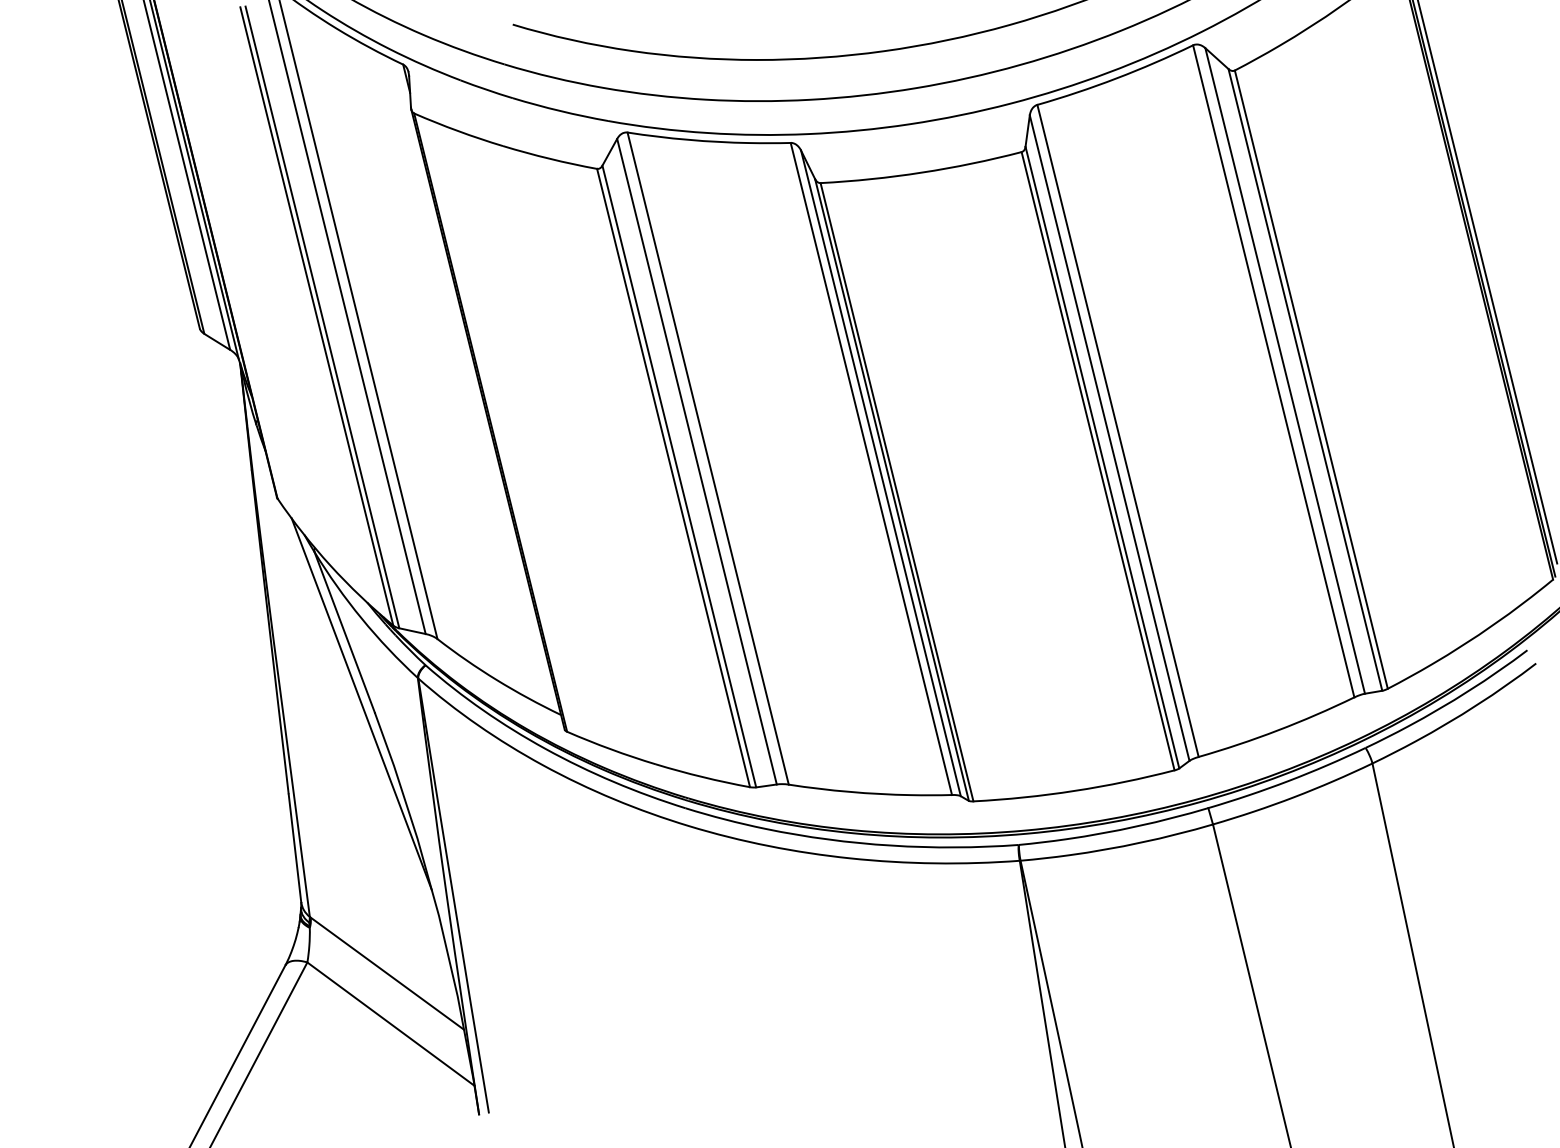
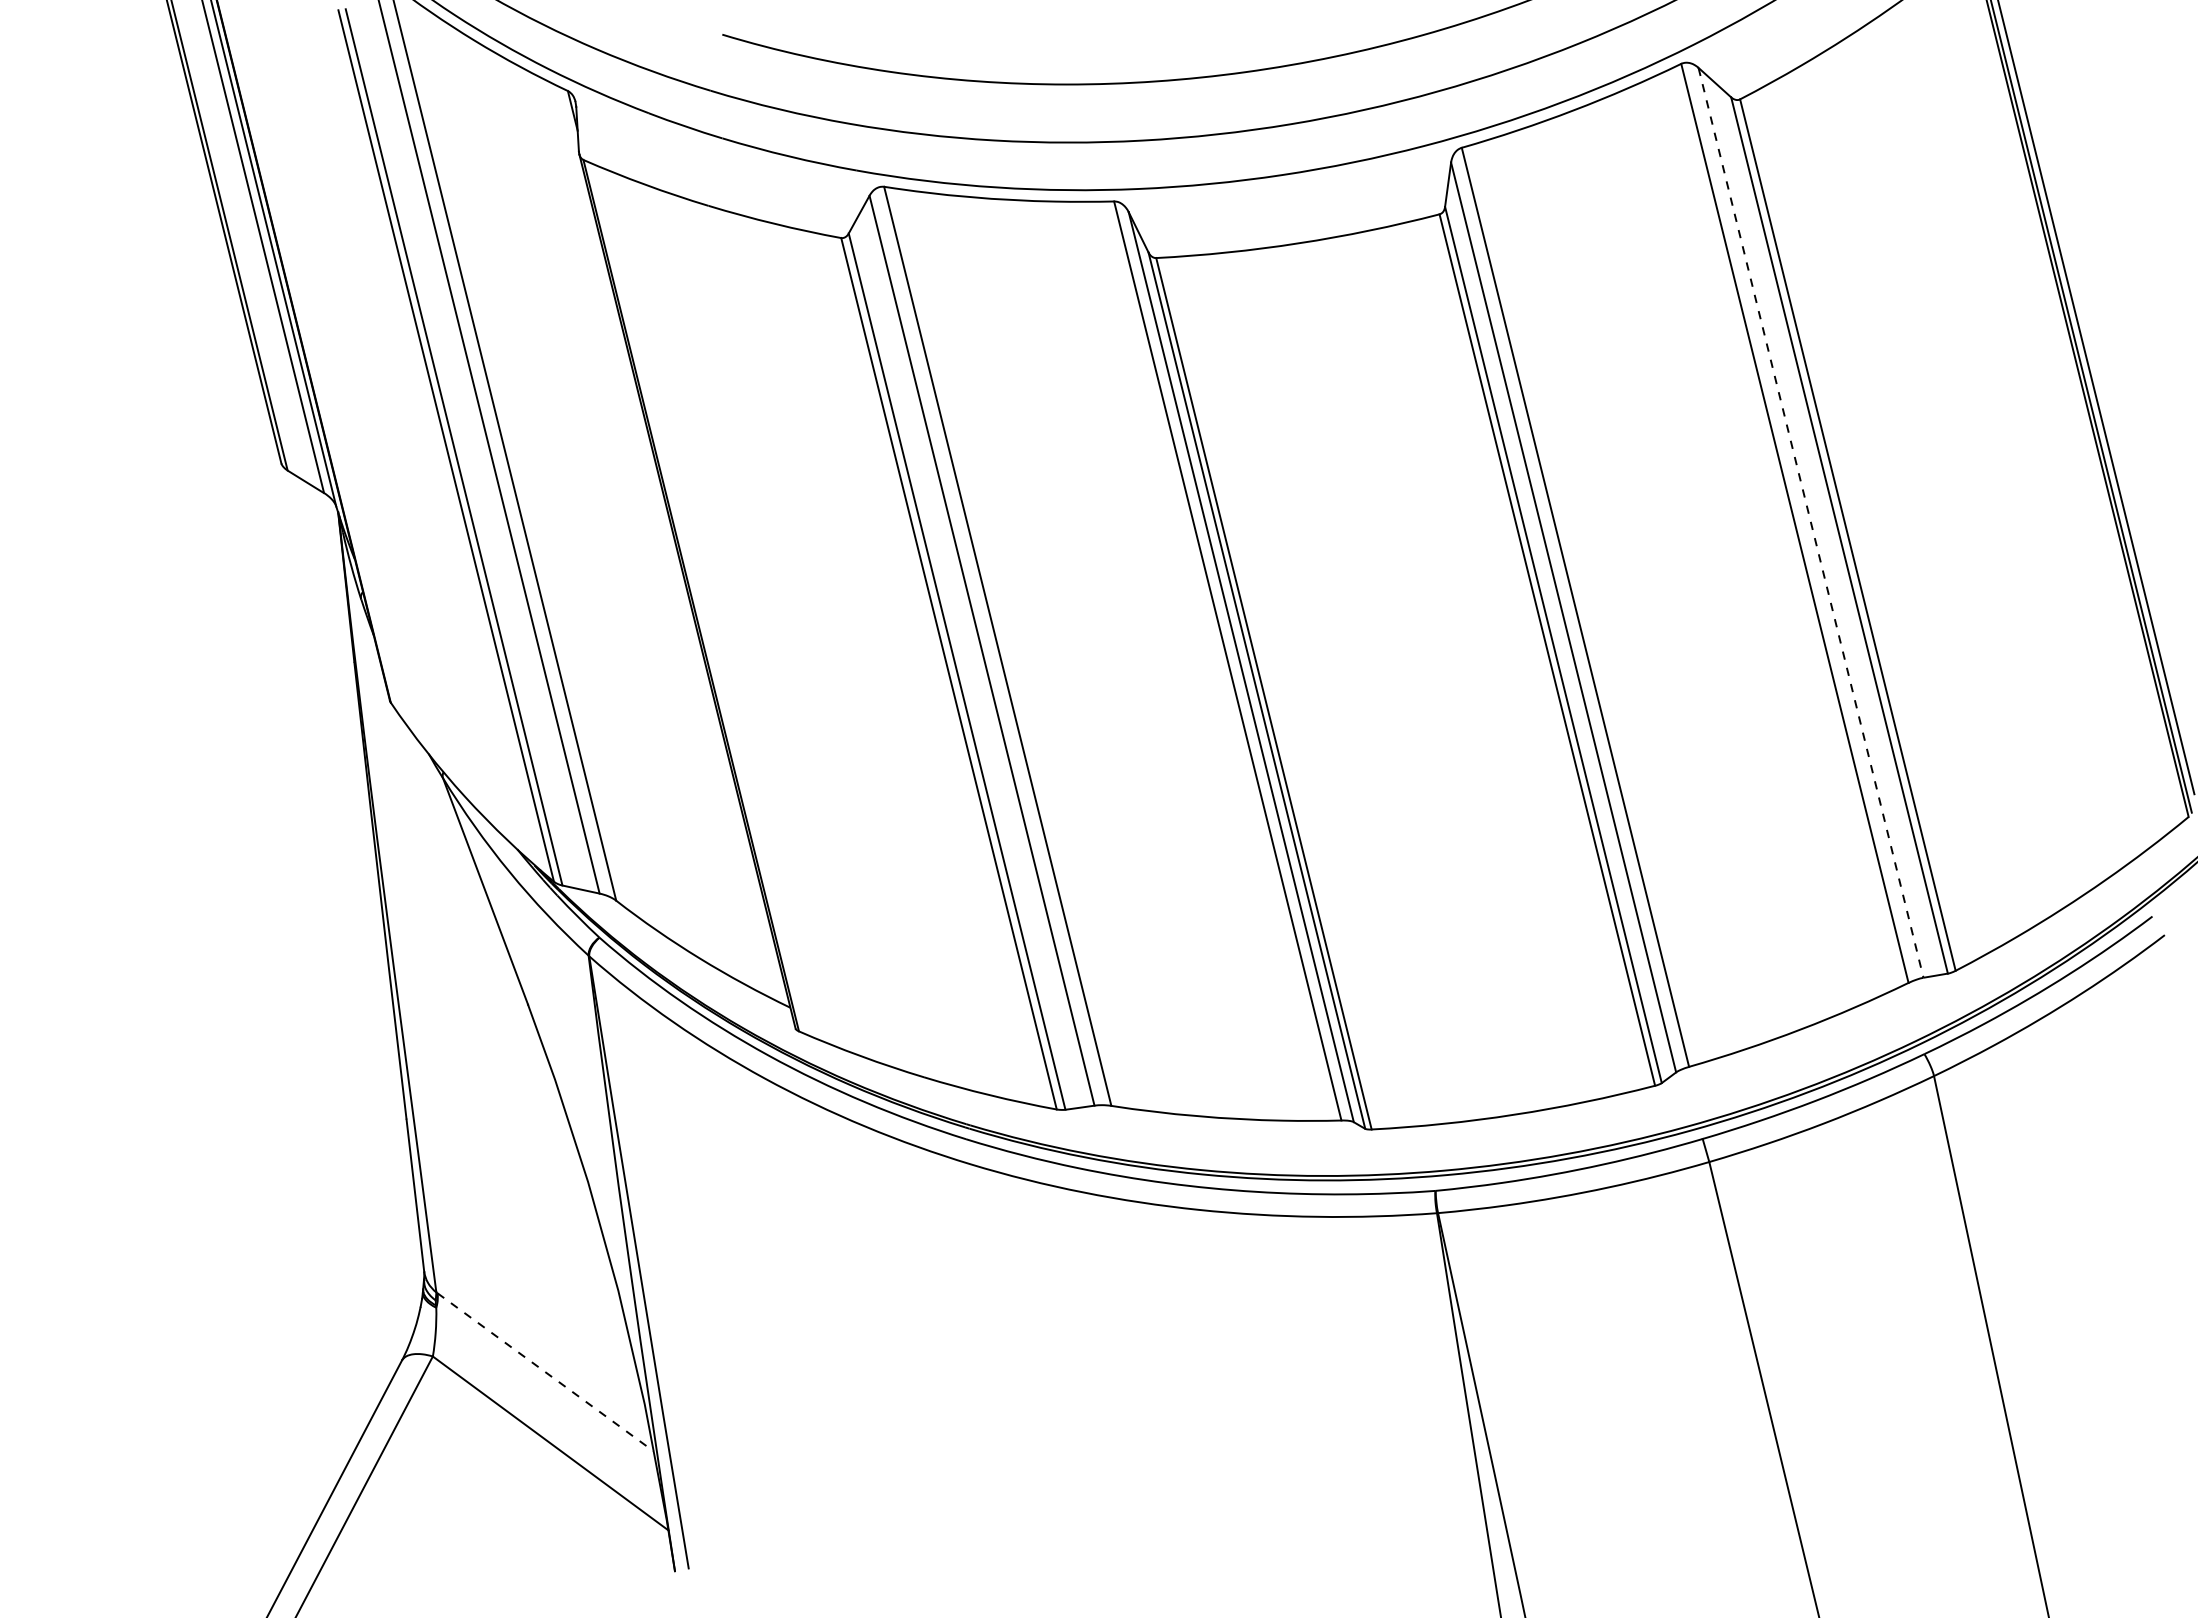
line: (1285, 370) -> (1811, 522), solid -> dashed
line: (361, 704) -> (509, 992), removed
line: (387, 973) -> (545, 1372), solid -> dashed

